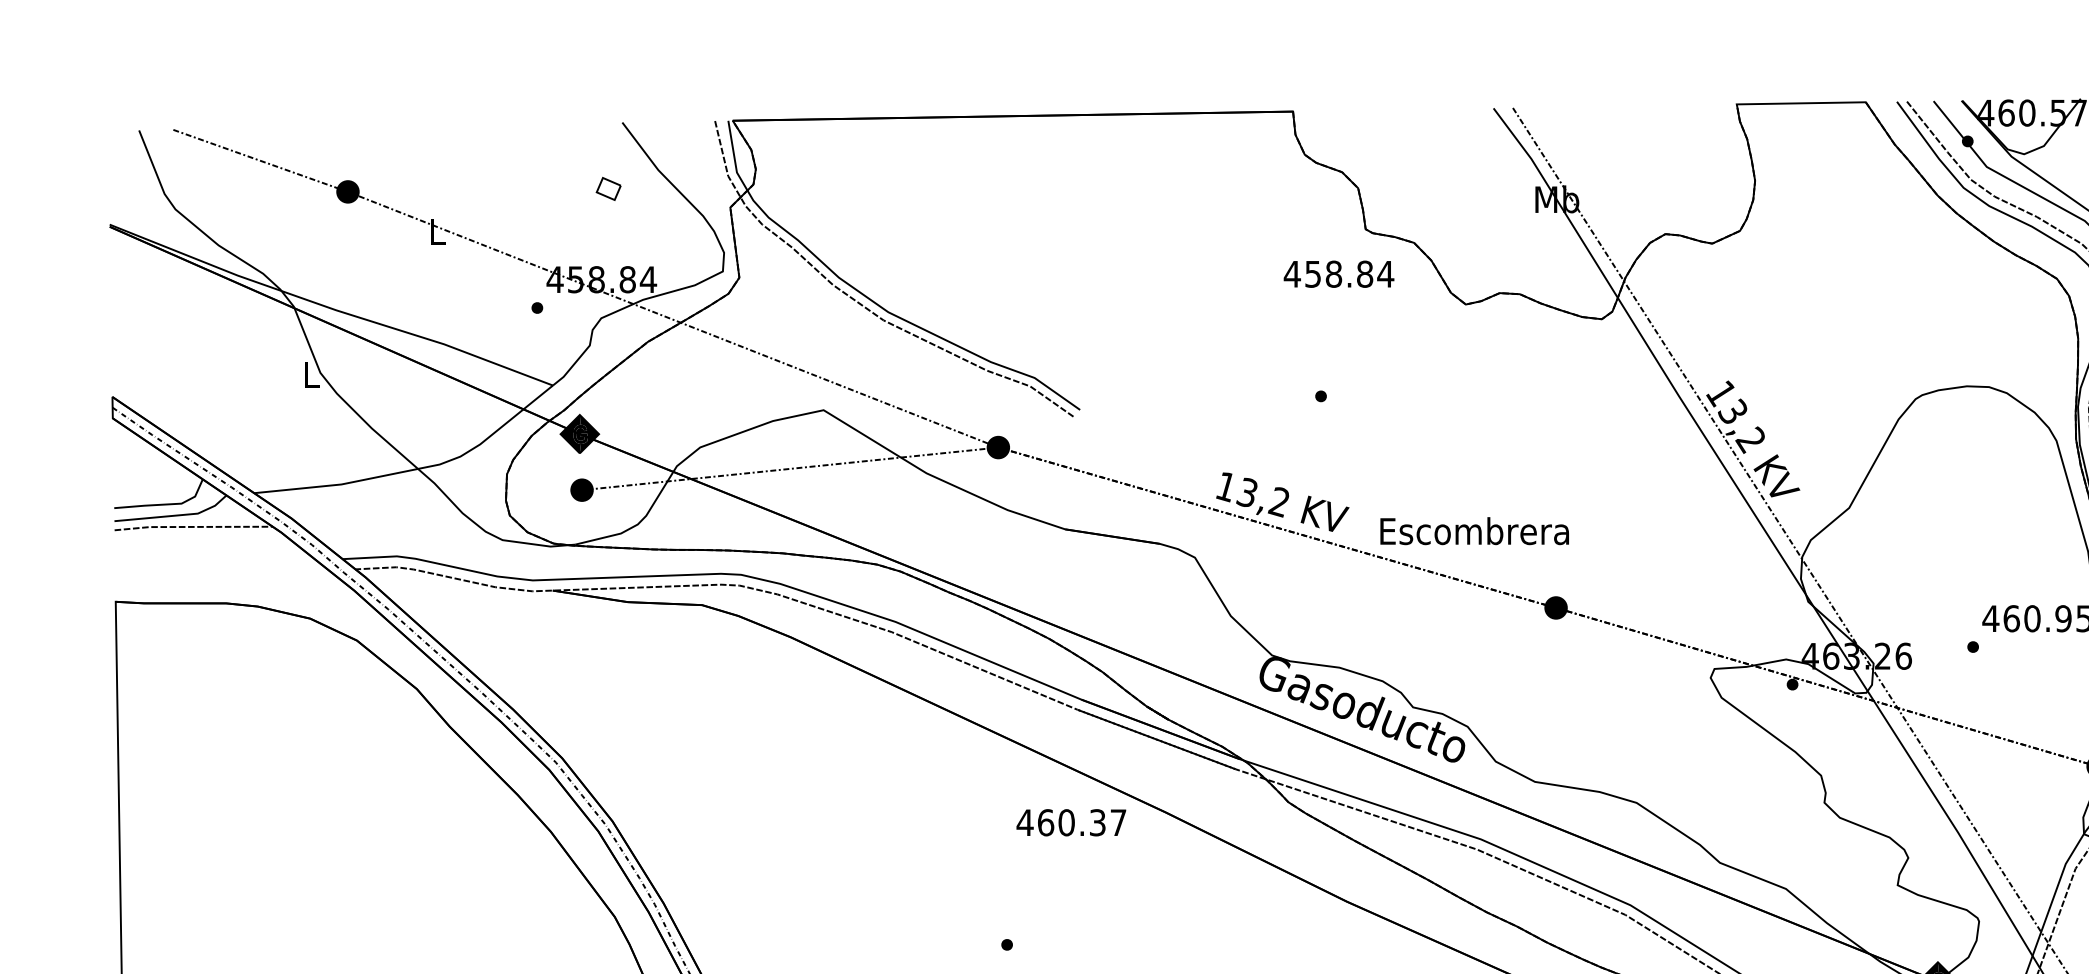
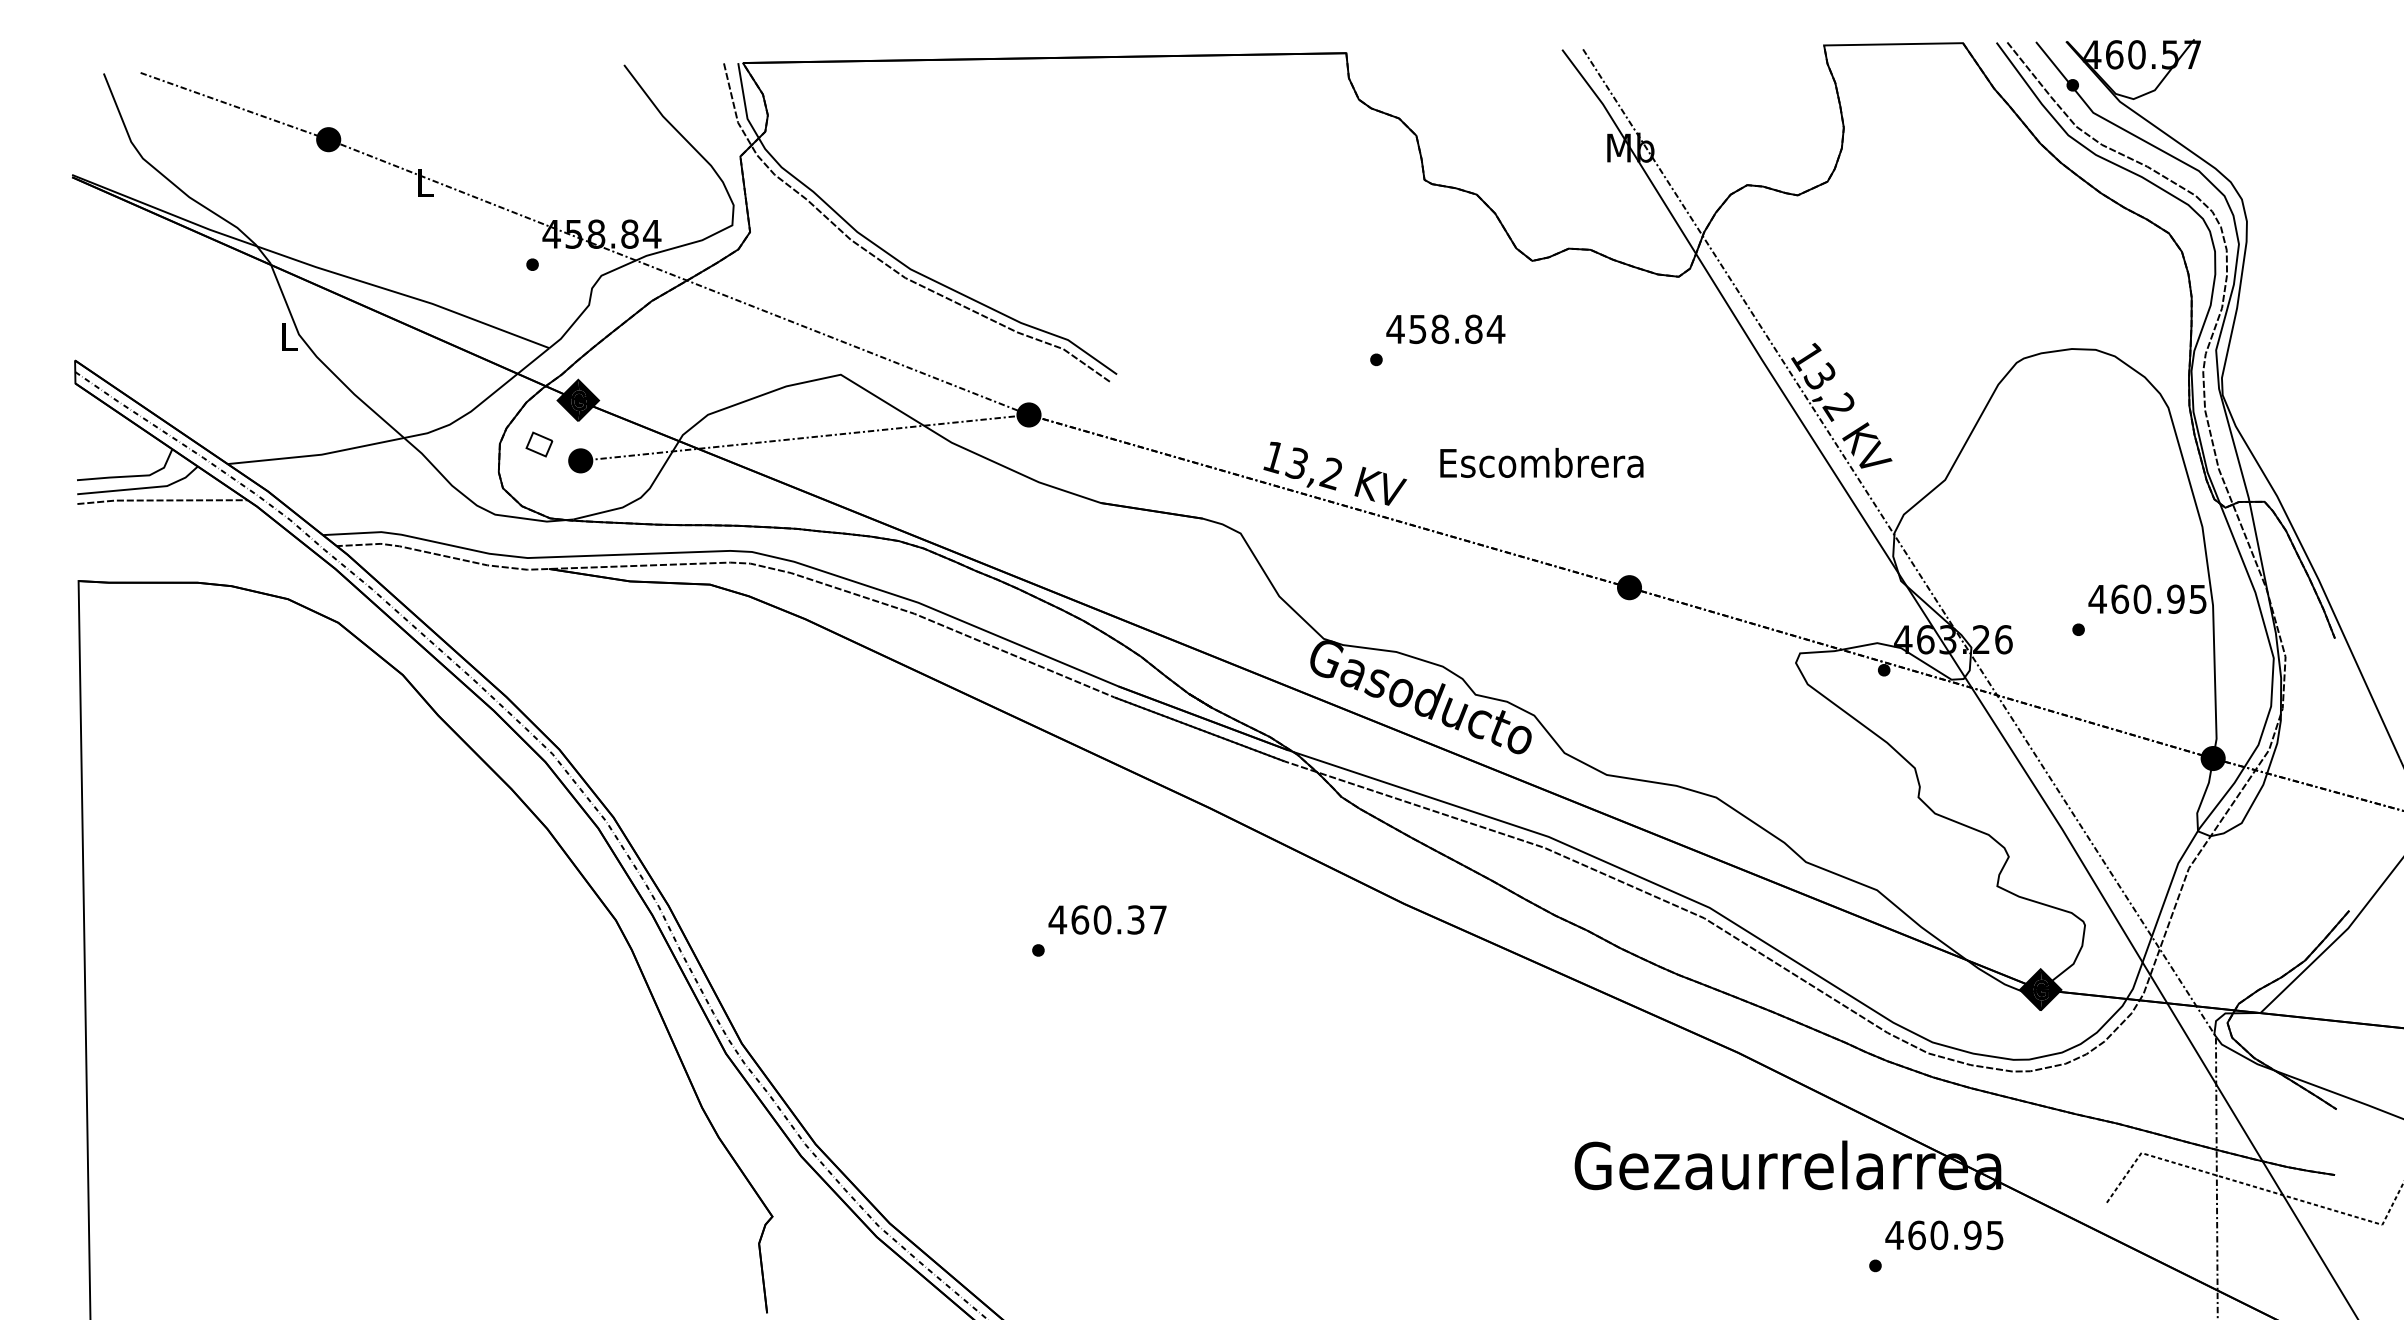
part: (608, 188) -> (539, 444), moved
text: (1338, 274) -> (1445, 329), moved
text: (1474, 530) -> (1541, 462), moved
text: (1071, 822) -> (1107, 919), moved

